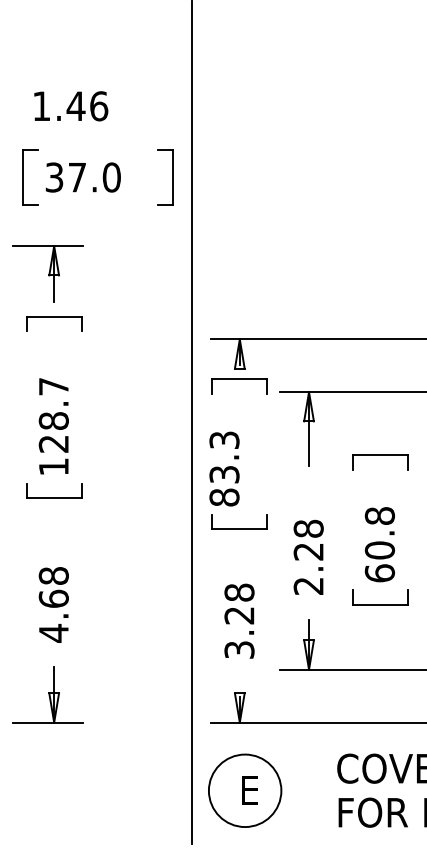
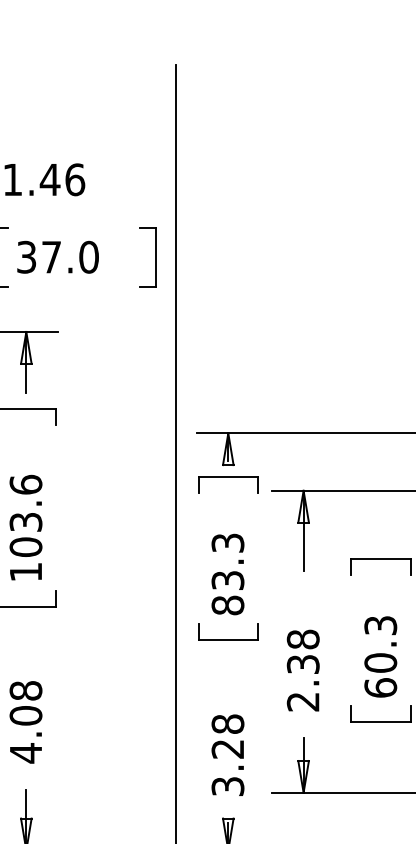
text: (53, 414) -> (25, 515), 128.7 -> 103.6
text: (224, 468) -> (227, 573), moved
text: (379, 515) -> (380, 625), 60.8 -> 60.3
text: (308, 551) -> (303, 664), 2.28 -> 2.38
text: (53, 598) -> (25, 715), 4.68 -> 4.08
text: (239, 620) -> (227, 754), moved

